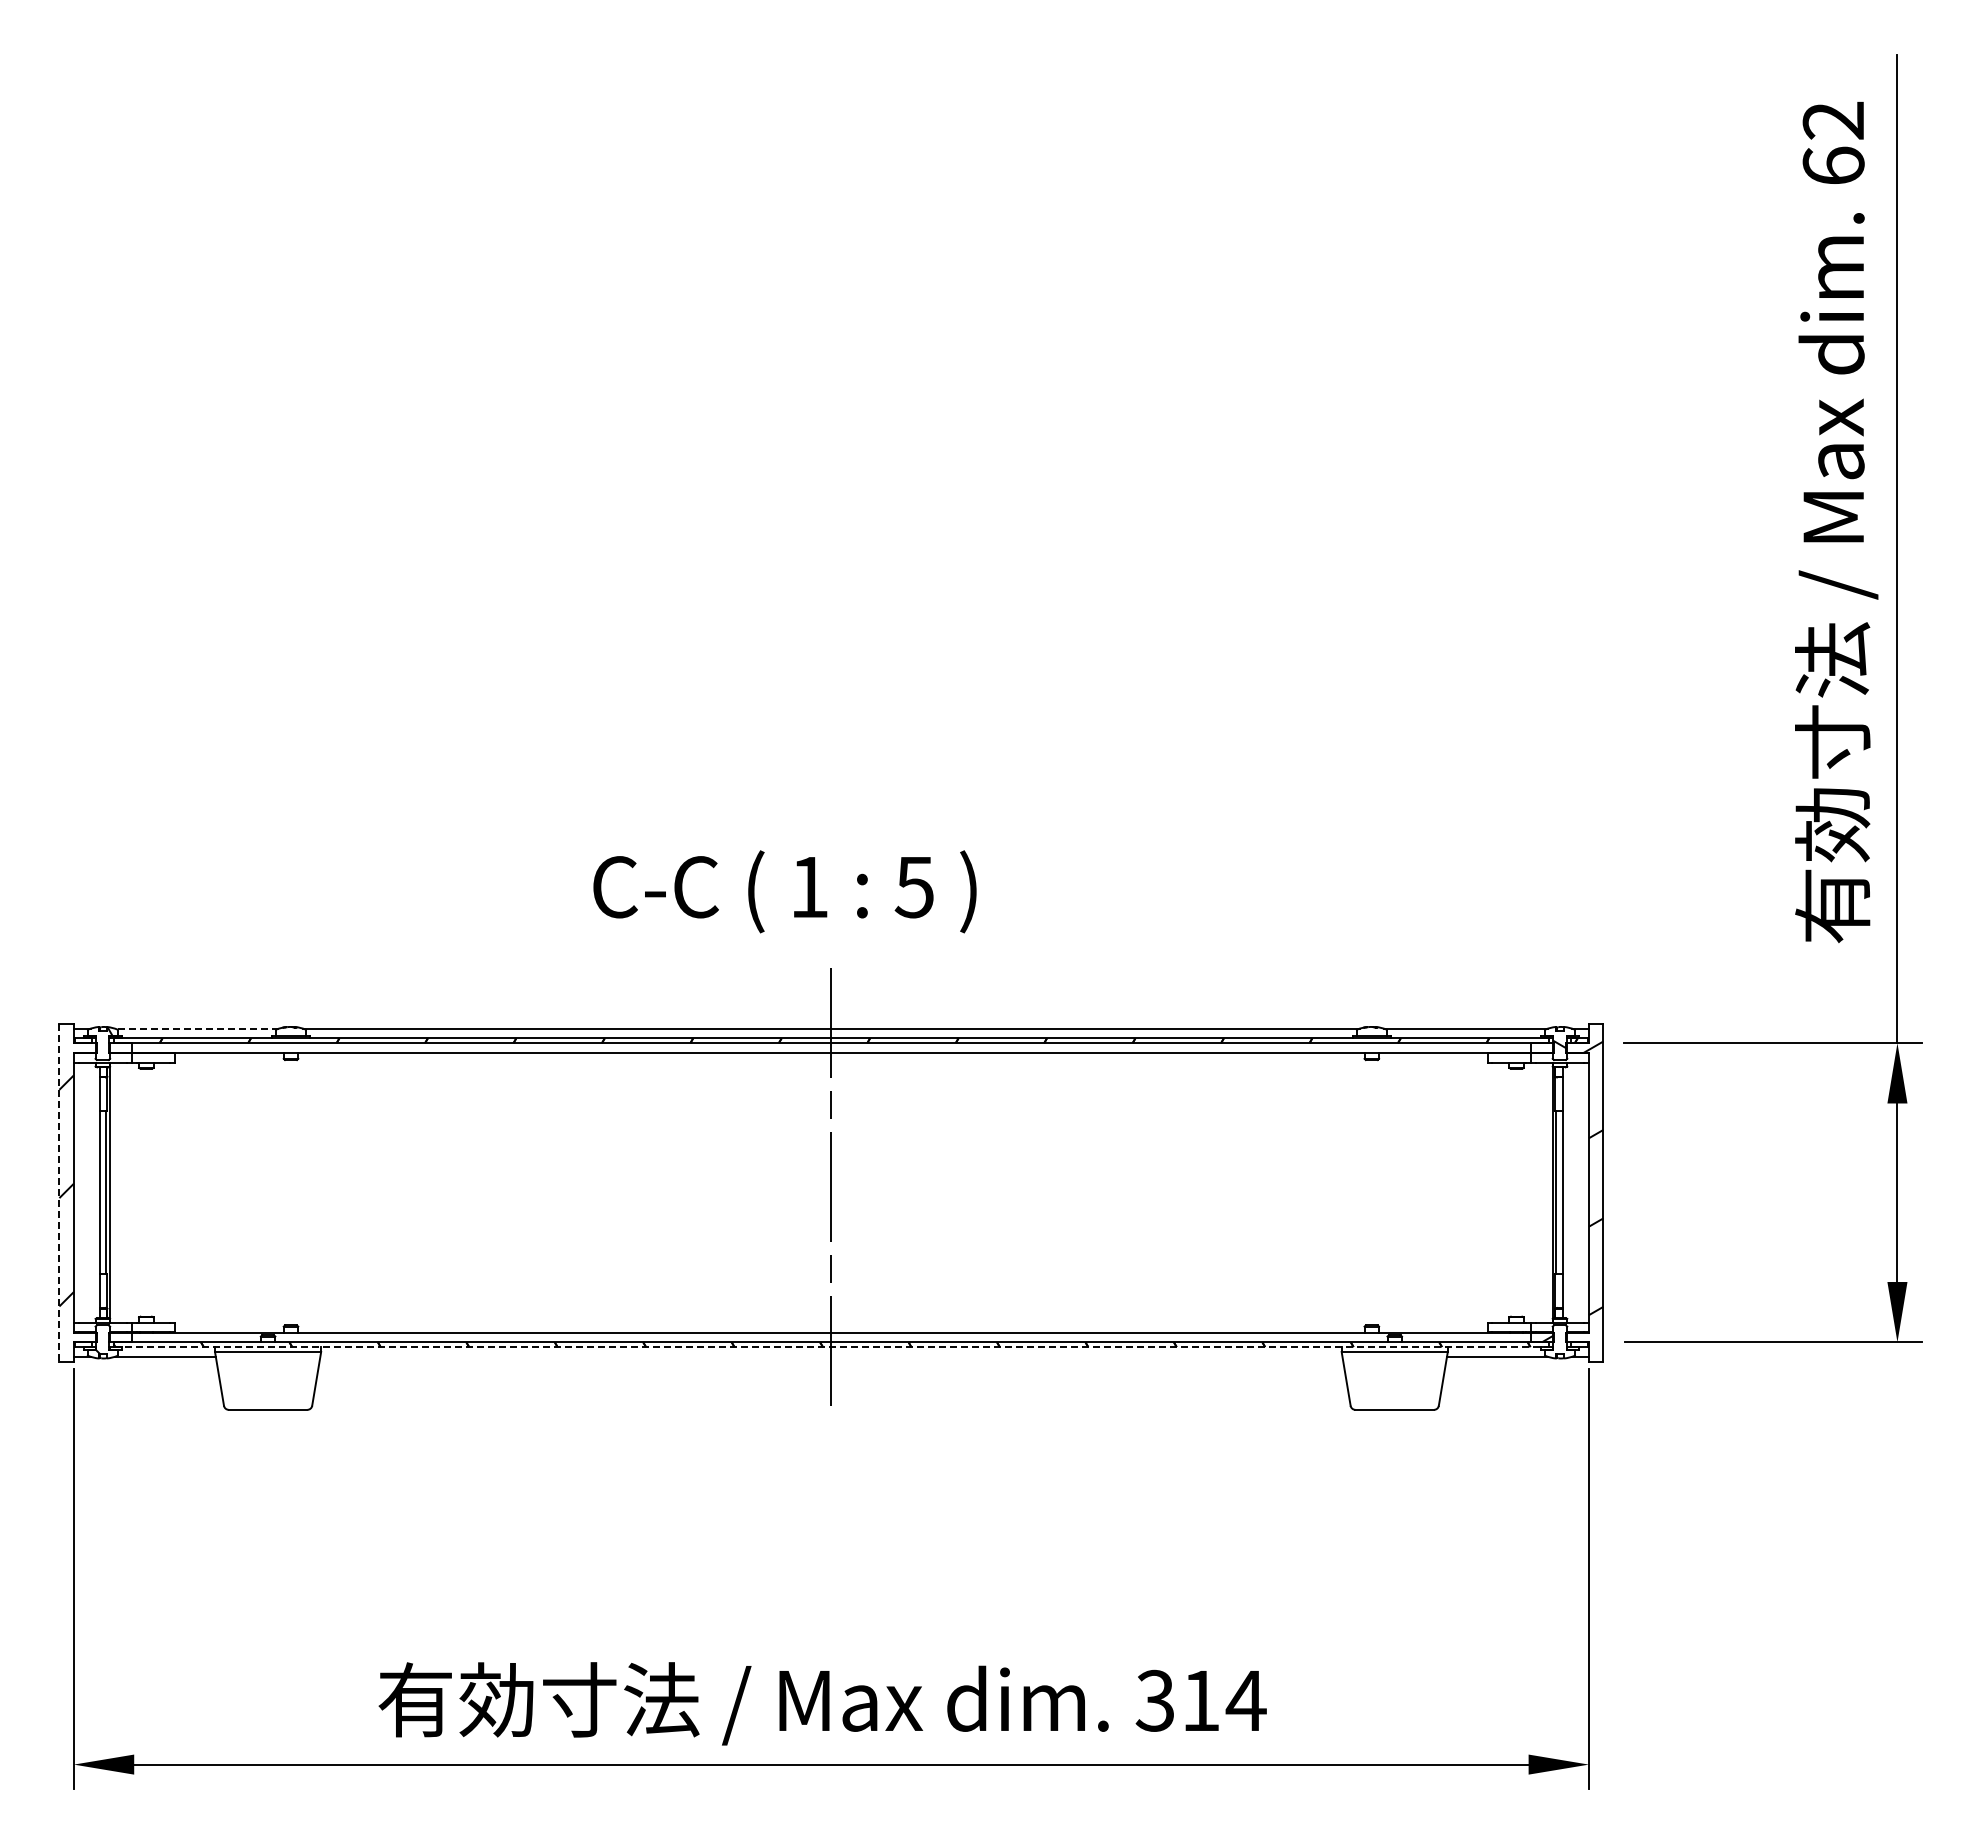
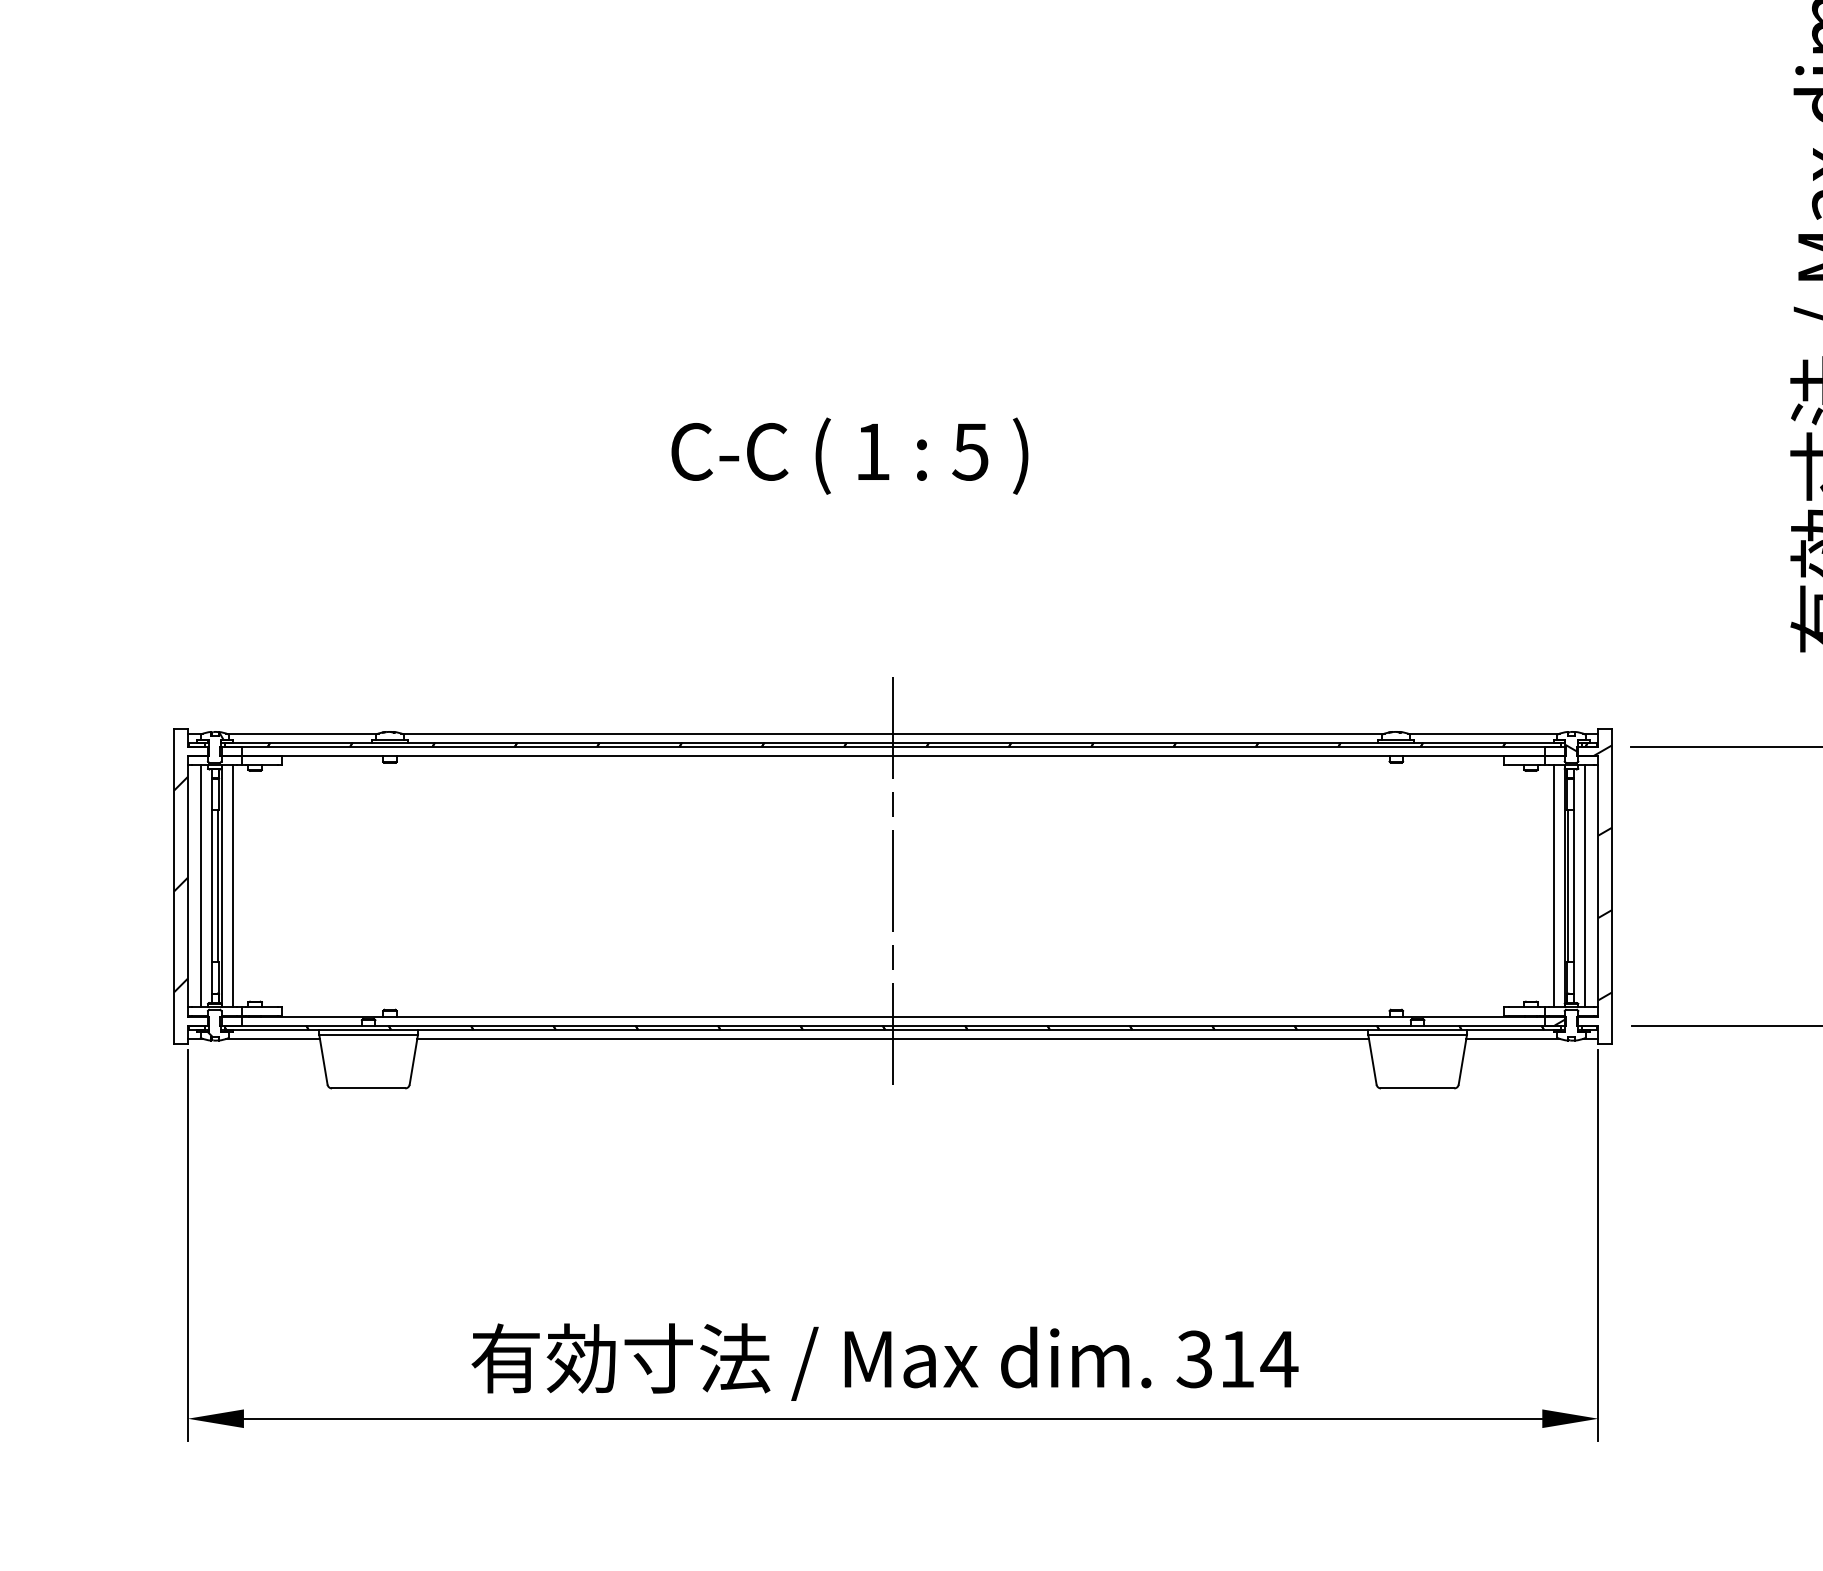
text: (784, 891) -> (849, 455), moved
line: (196, 1028) -> (301, 733), dashed -> solid
line: (59, 1192) -> (174, 886), dashed -> solid
line: (88, 1192) -> (201, 886), added
line: (122, 1192) -> (233, 886), added
line: (1540, 1192) -> (1553, 886), added
line: (1574, 1192) -> (1585, 886), added
line: (831, 1347) -> (893, 1030), dashed -> solid
line: (831, 1356) -> (893, 1038), added

